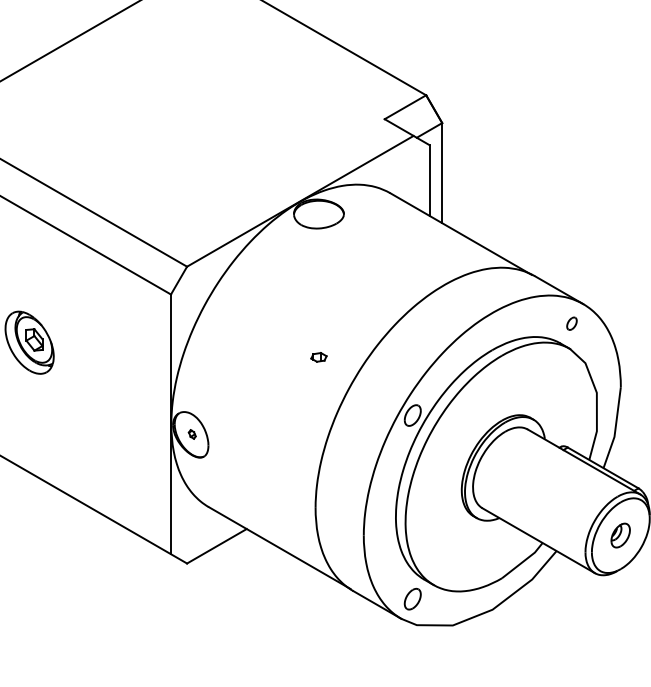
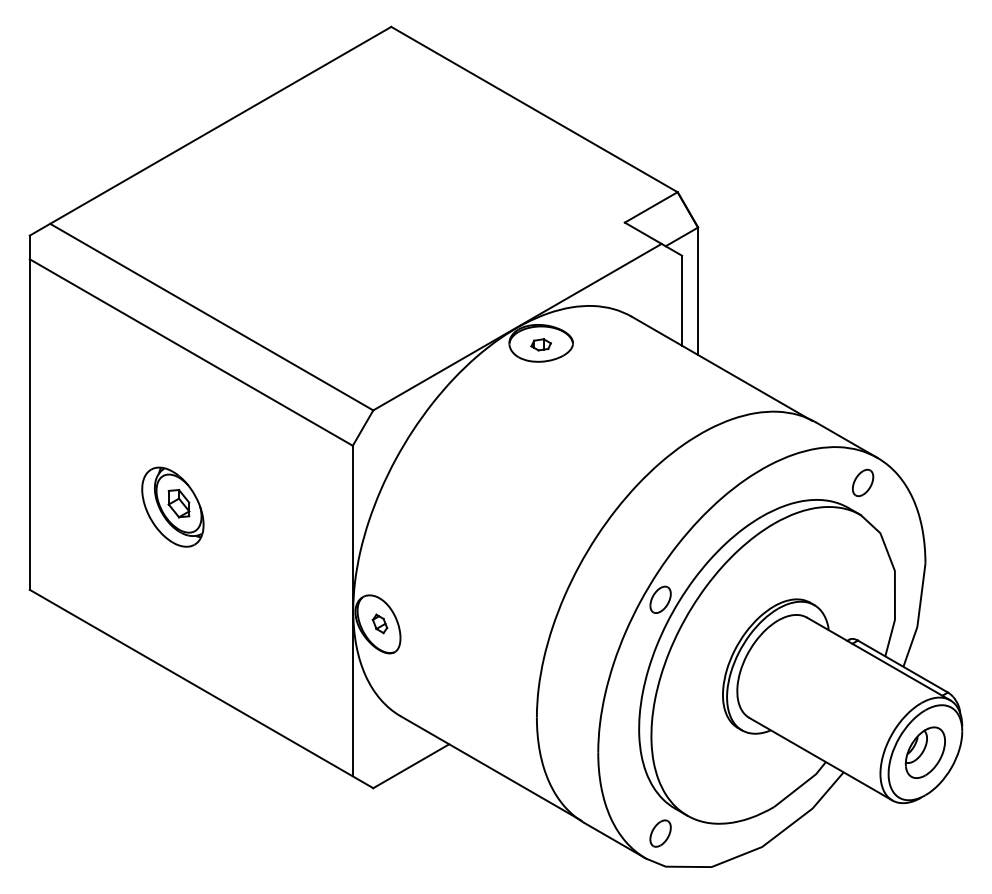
part: (572, 323) -> (863, 482), size x1.67
part: (318, 357) -> (540, 344), moved
part: (191, 434) -> (379, 623), size x1.67
part: (620, 535) -> (924, 752), size x1.67

